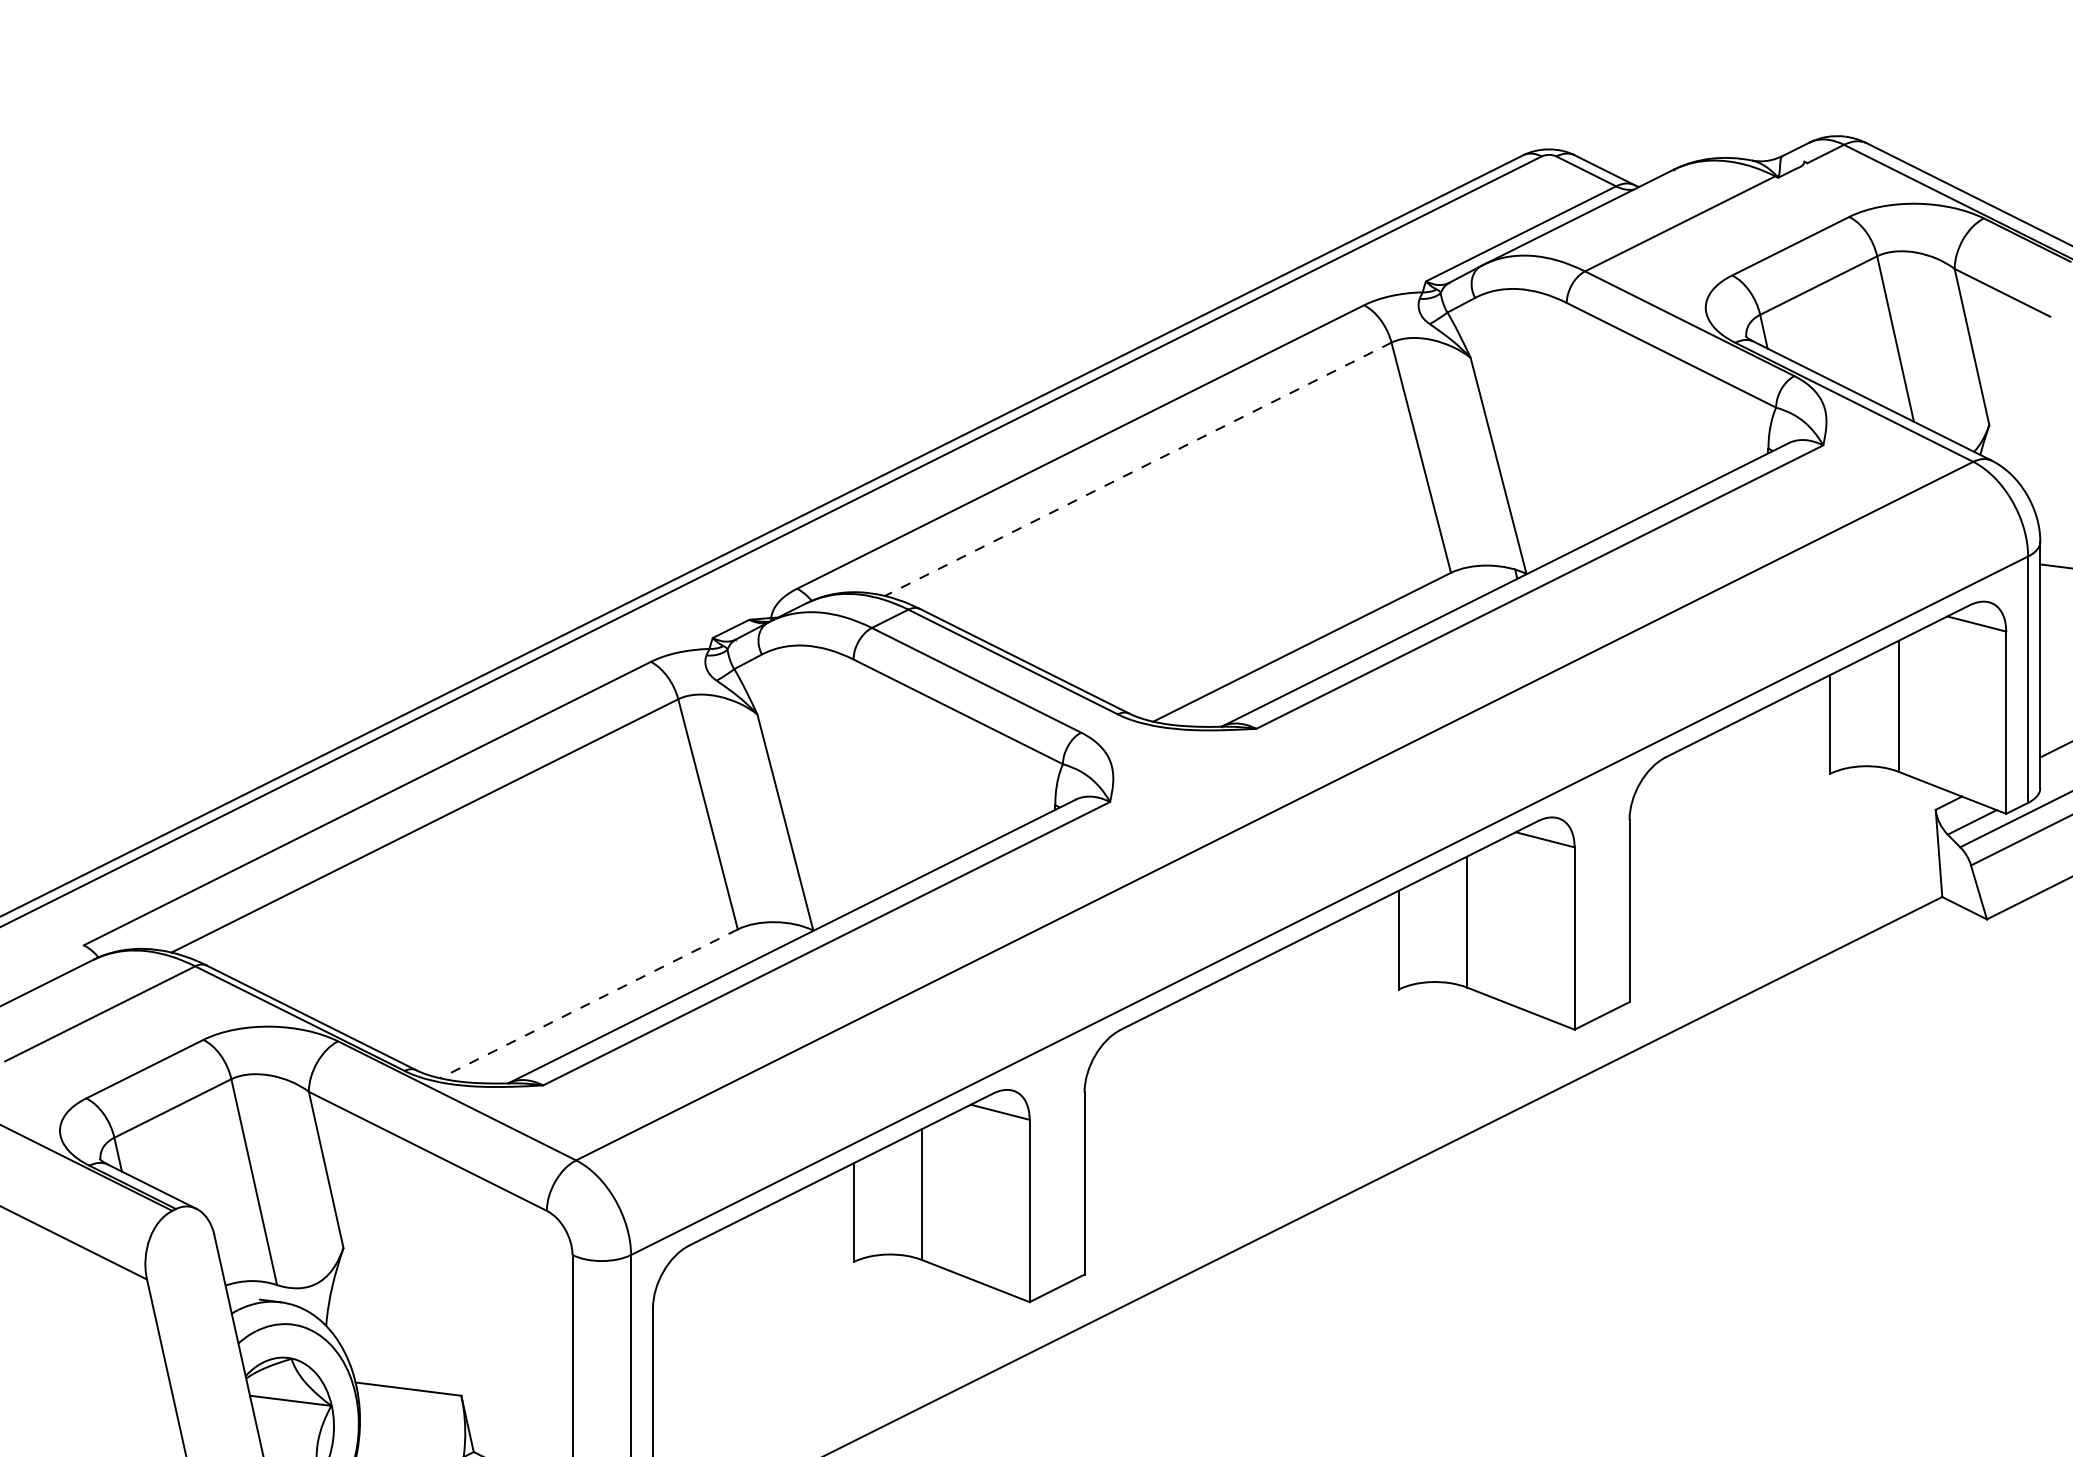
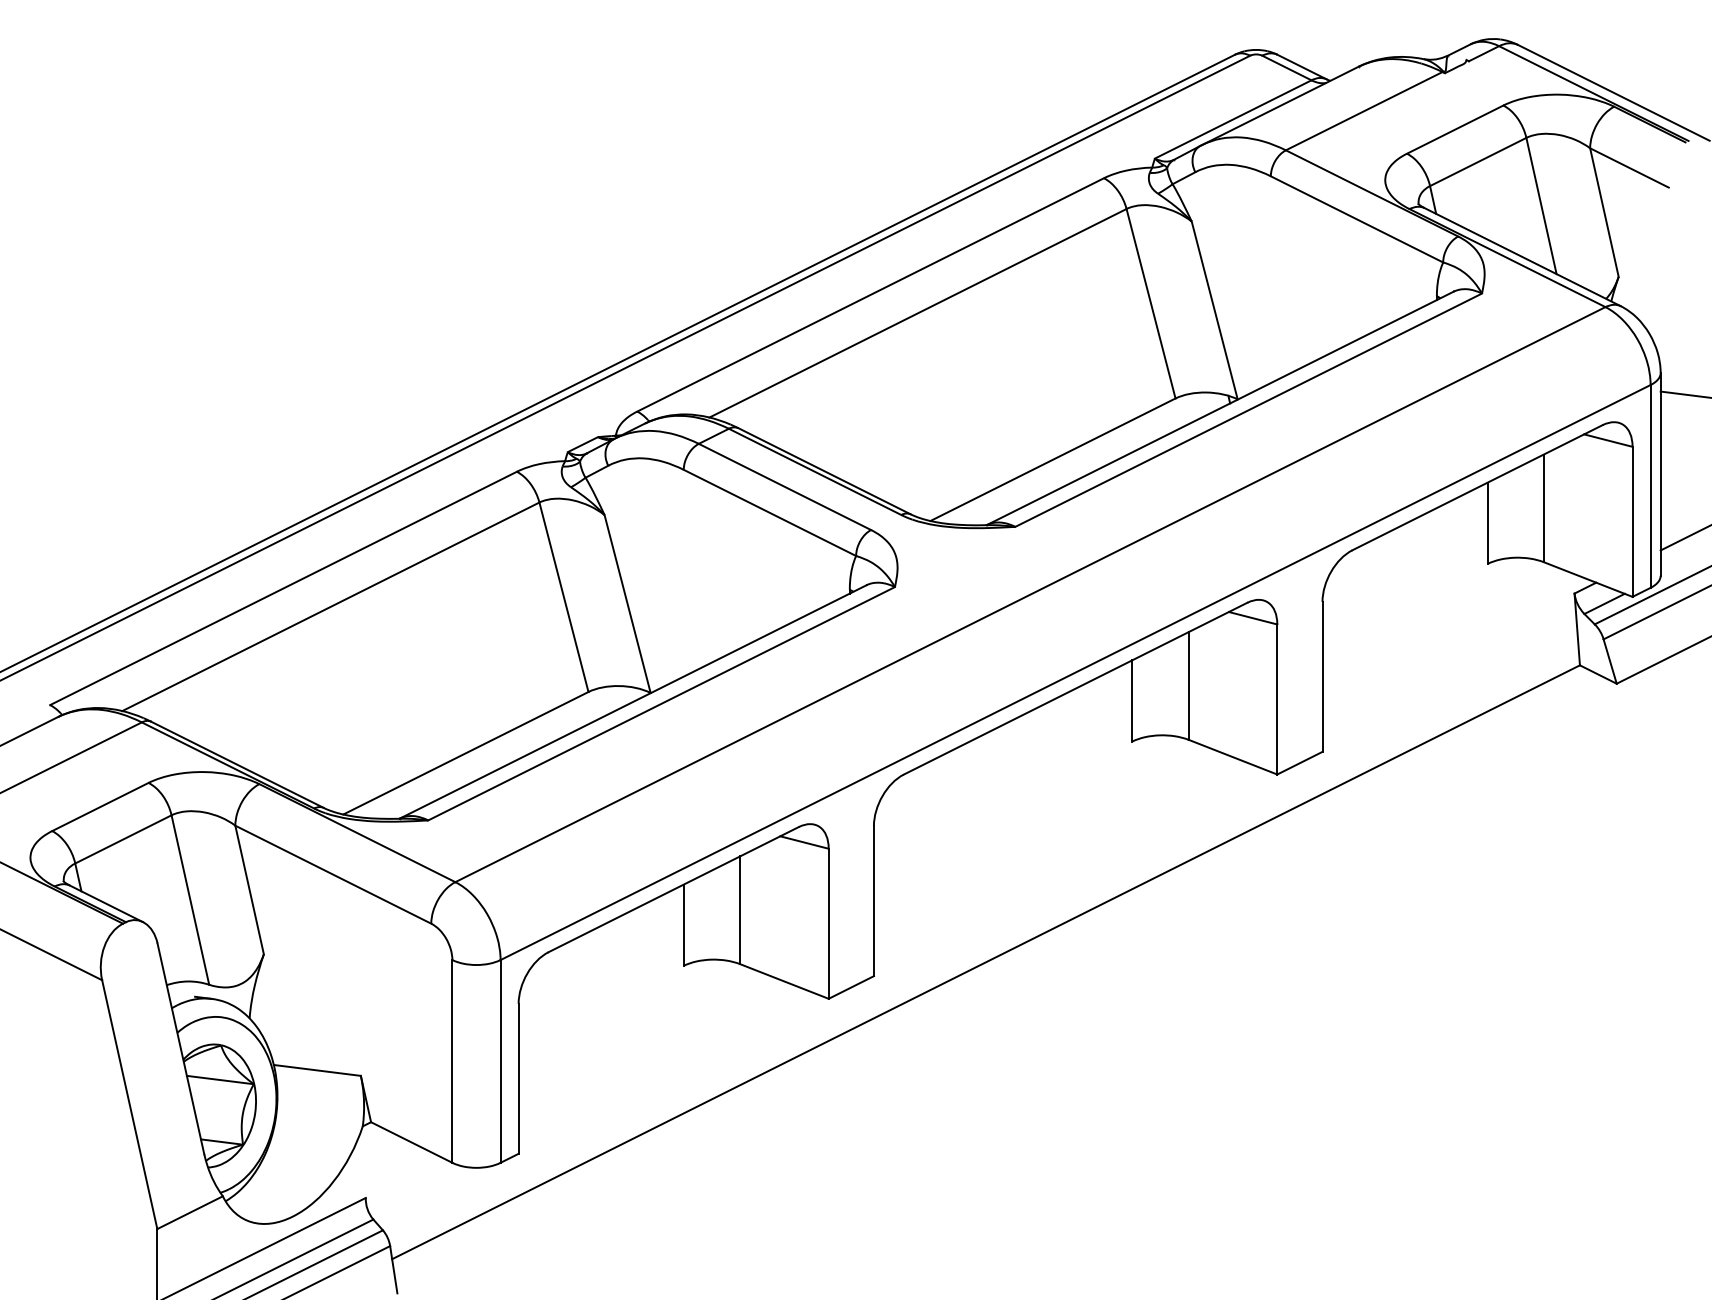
line: (1137, 469) -> (917, 313), dashed -> solid
line: (588, 1004) -> (465, 753), dashed -> solid

